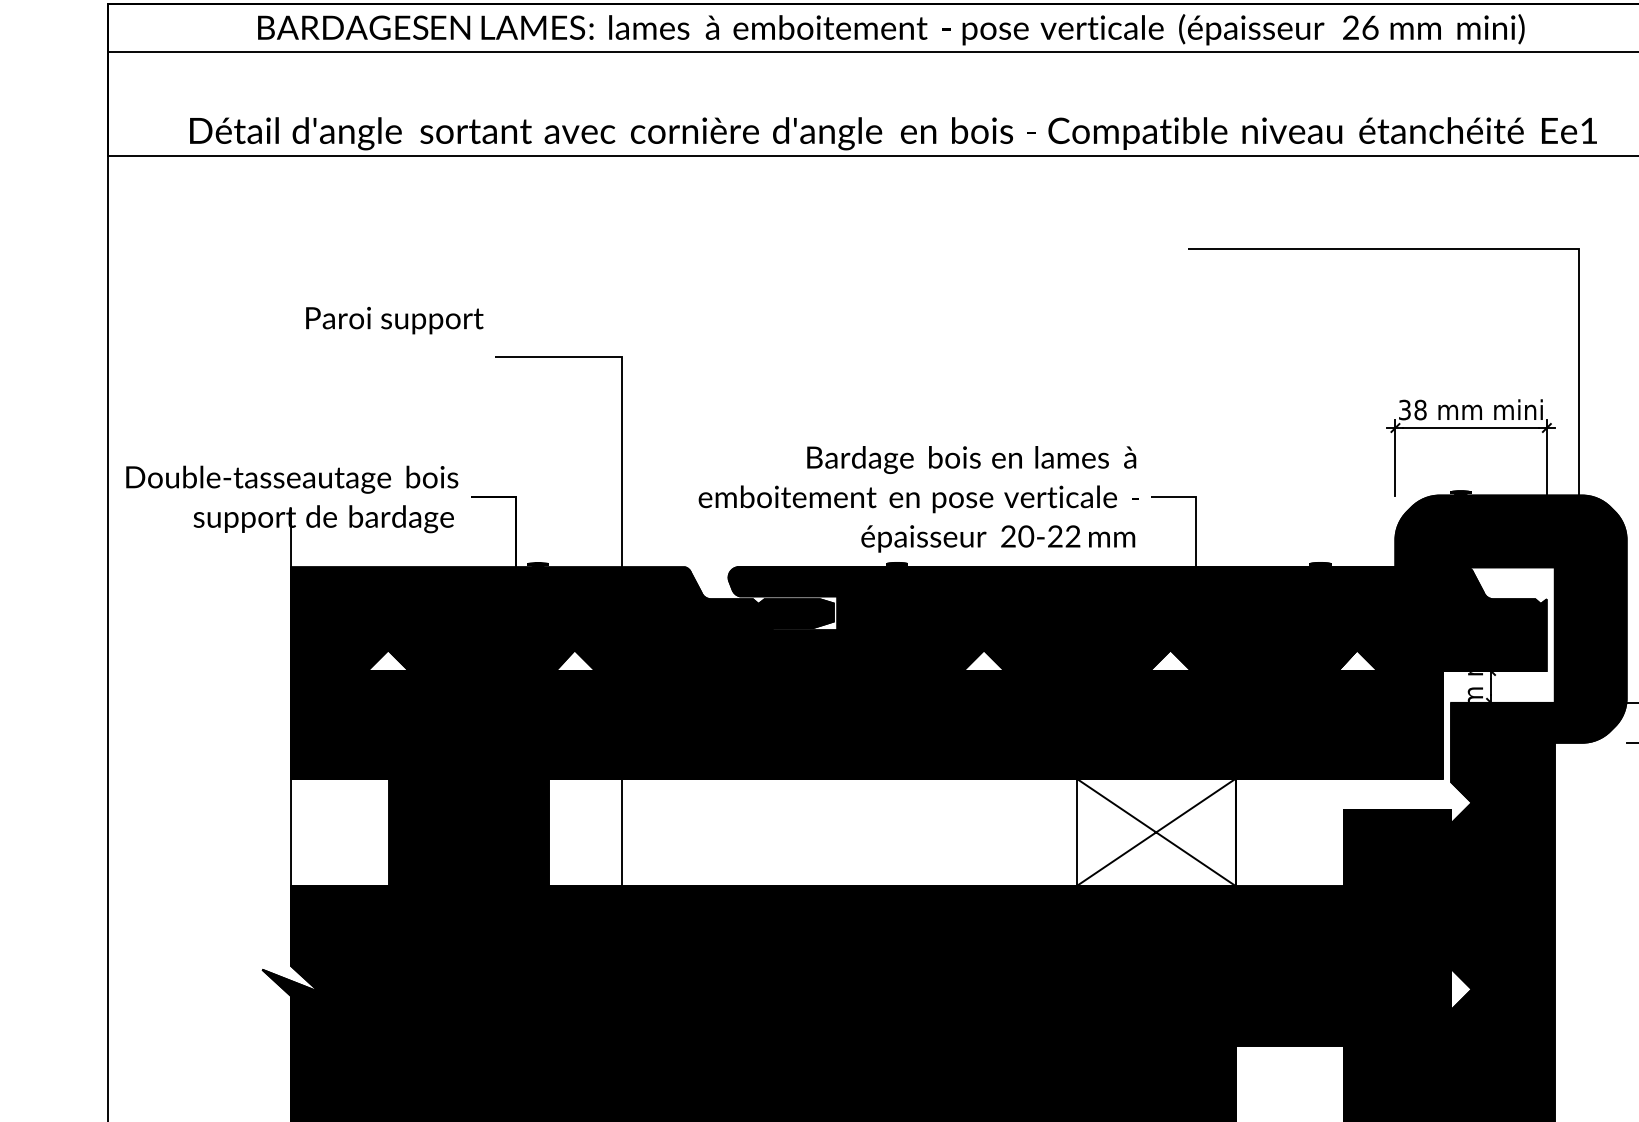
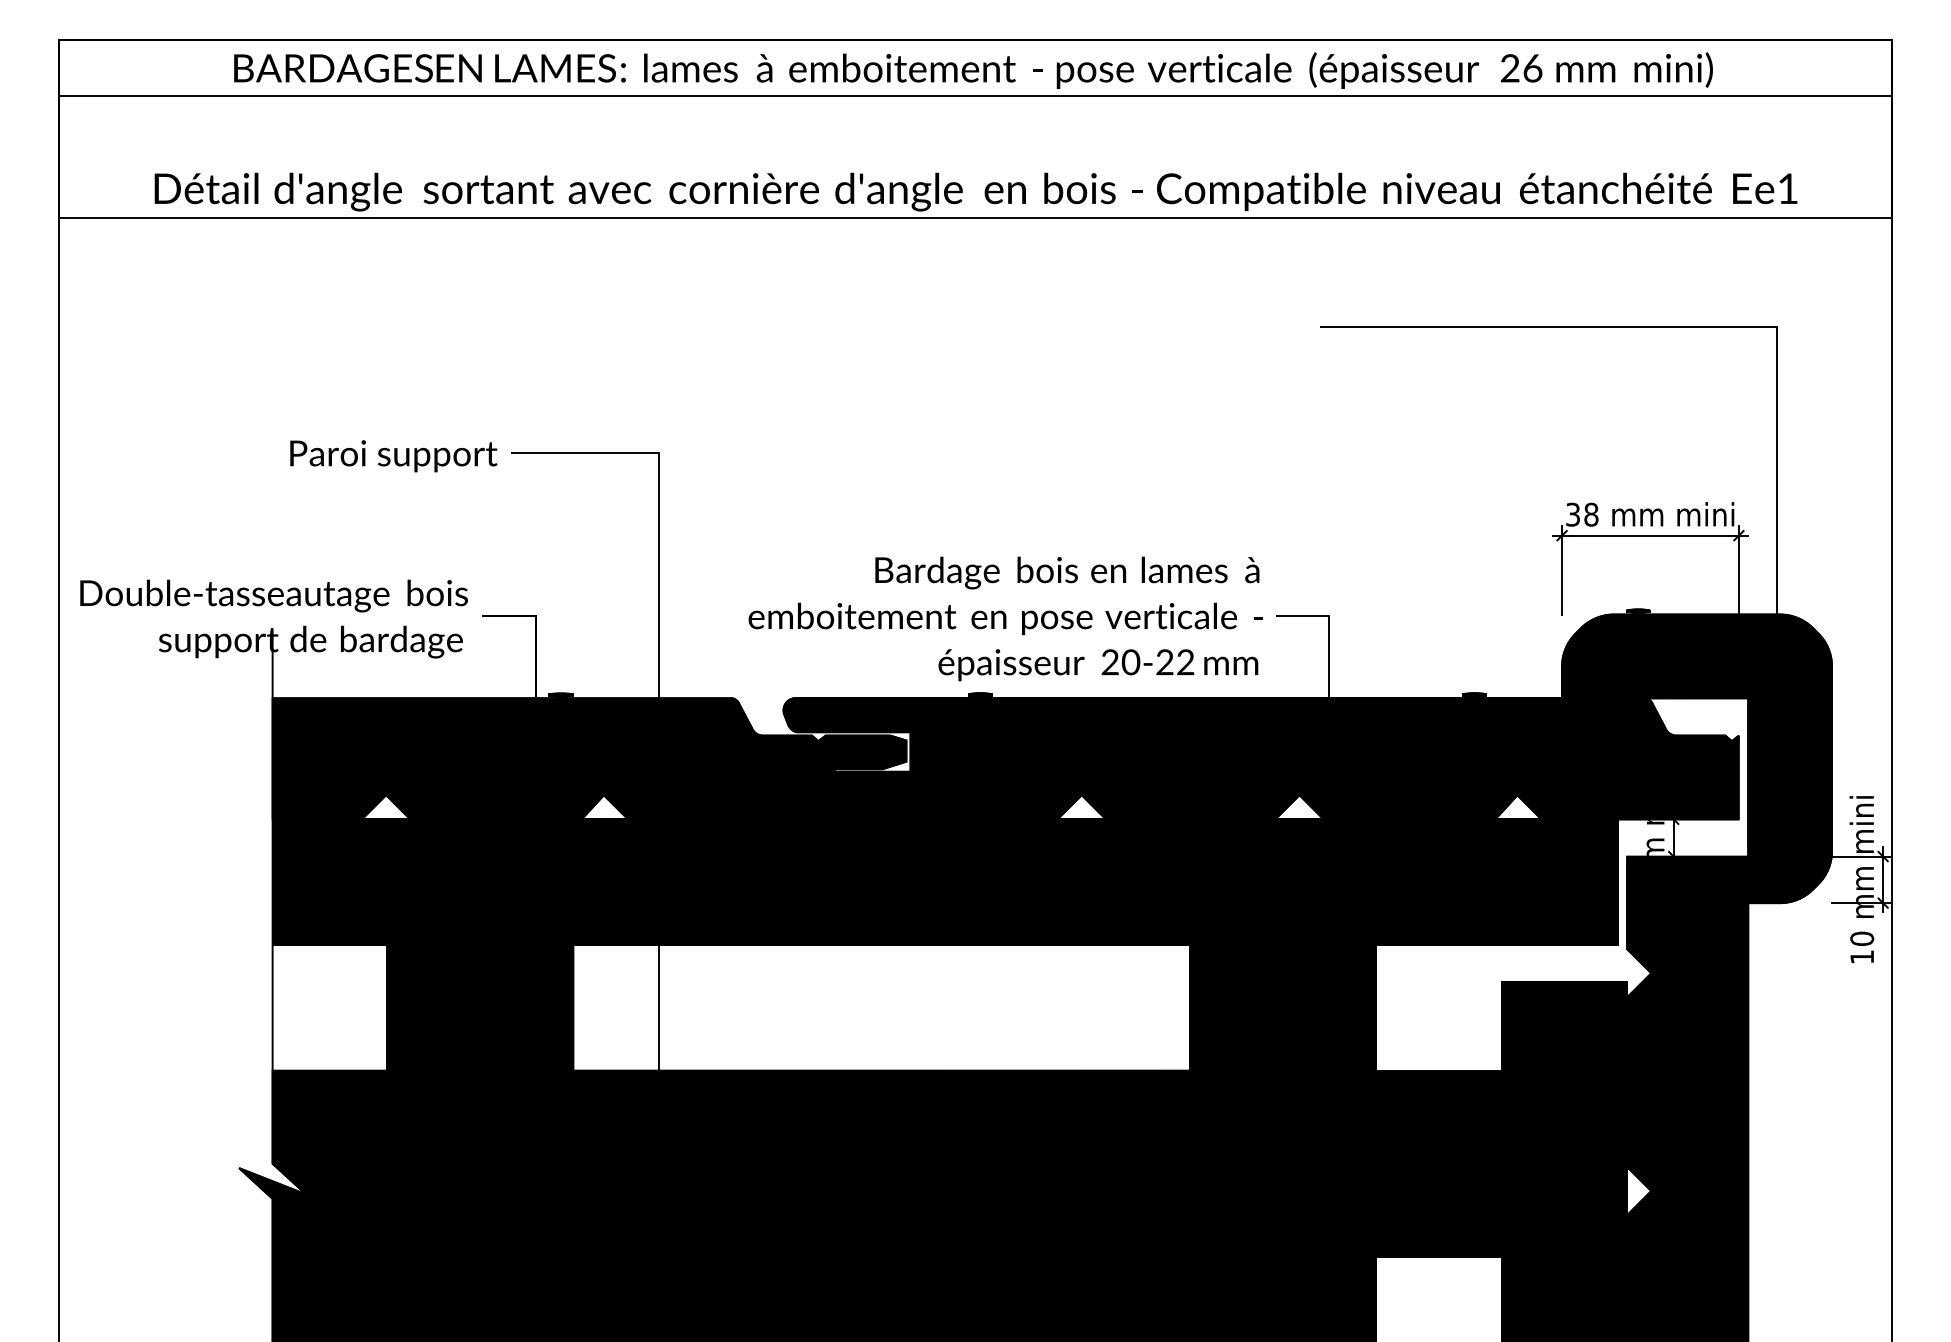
text: (394, 320) -> (393, 456), moved
fill: (1155, 832) -> (1282, 1007), added

